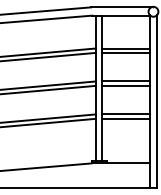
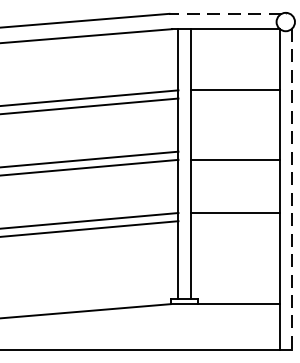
line: (120, 7) -> (224, 14), solid -> dashed
line: (126, 52) -> (235, 97), removed
line: (126, 81) -> (235, 151), removed
line: (156, 102) -> (291, 190), solid -> dashed
line: (126, 118) -> (235, 220), removed

